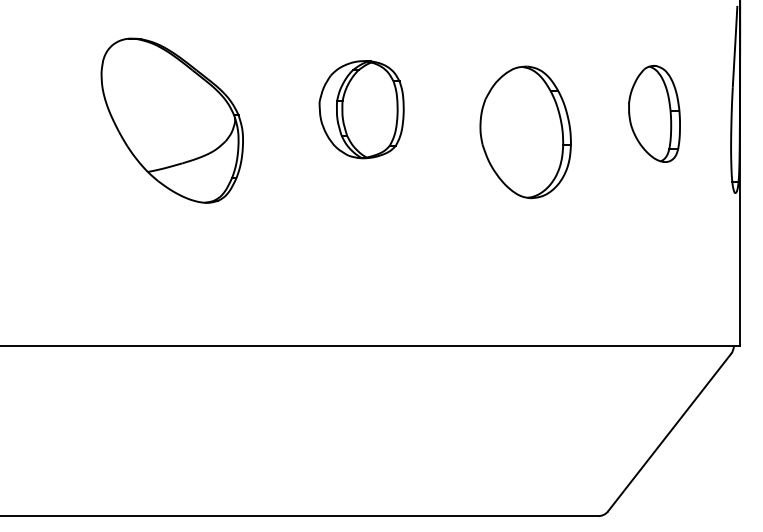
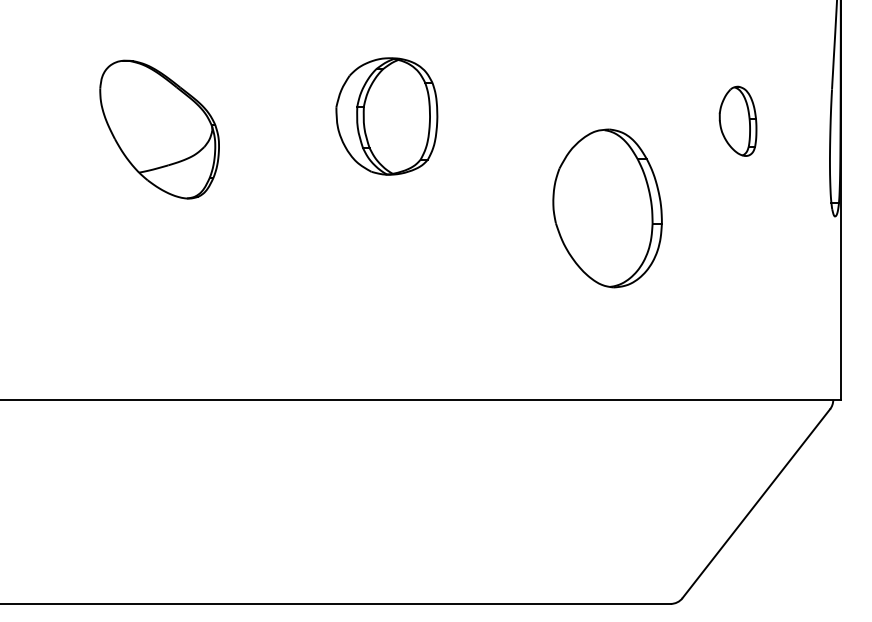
part: (654, 113) -> (738, 121), size x0.6
part: (171, 120) -> (158, 129), size x0.7
part: (525, 132) -> (607, 208), moved

